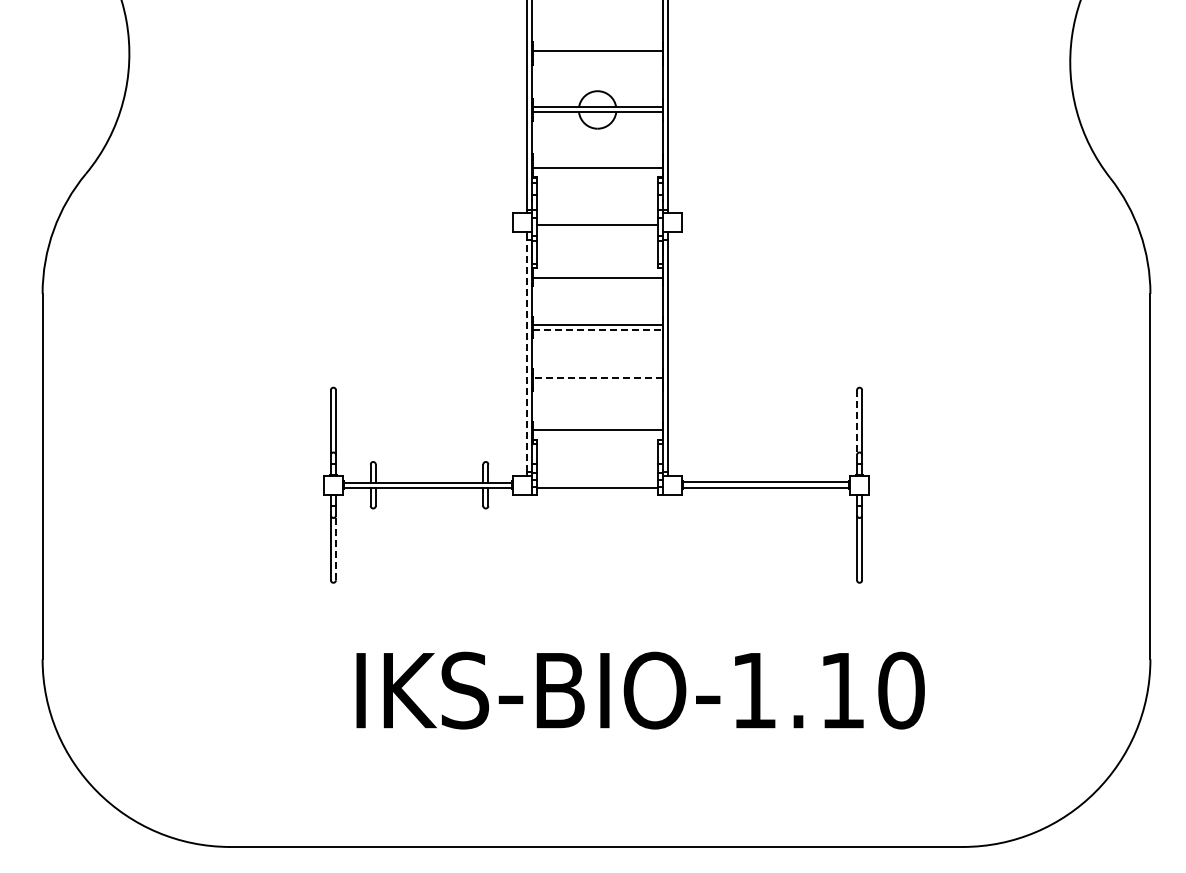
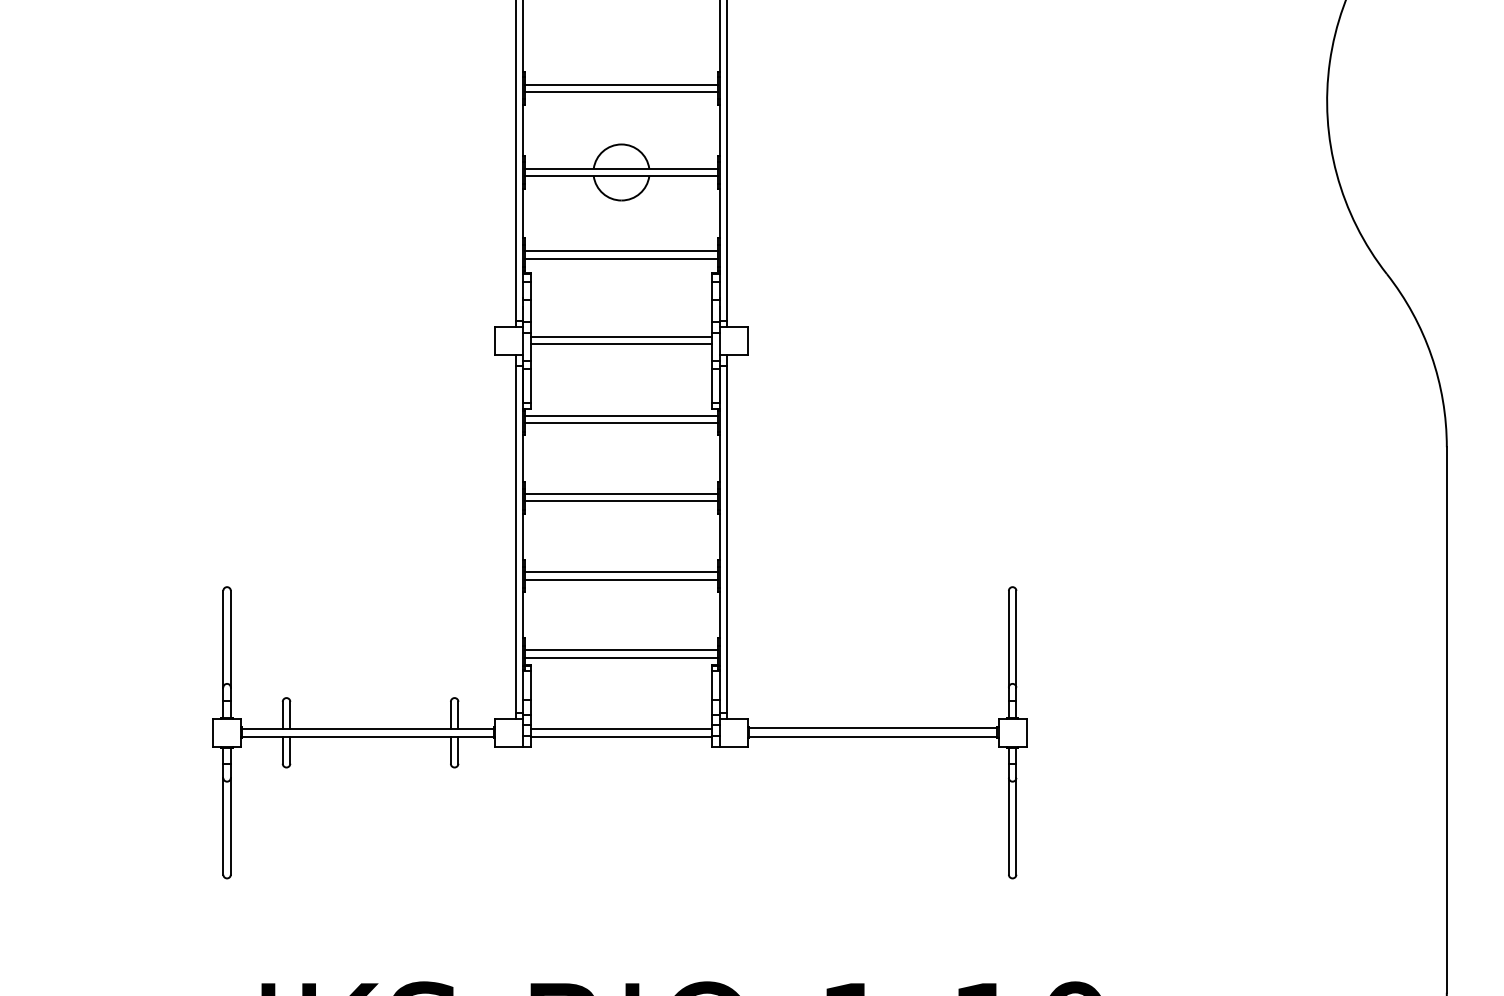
line: (597, 56) -> (621, 92), added
line: (597, 162) -> (621, 250), added
line: (597, 220) -> (621, 337), added
line: (597, 272) -> (621, 415), added
line: (597, 330) -> (621, 501), dashed -> solid
line: (526, 355) -> (515, 539), dashed -> solid
line: (597, 377) -> (621, 571), dashed -> solid
line: (597, 382) -> (621, 579), added
line: (857, 423) -> (1009, 640), dashed -> solid
line: (597, 434) -> (621, 657), added
line: (597, 482) -> (621, 728), added
line: (335, 547) -> (230, 825), dashed -> solid

